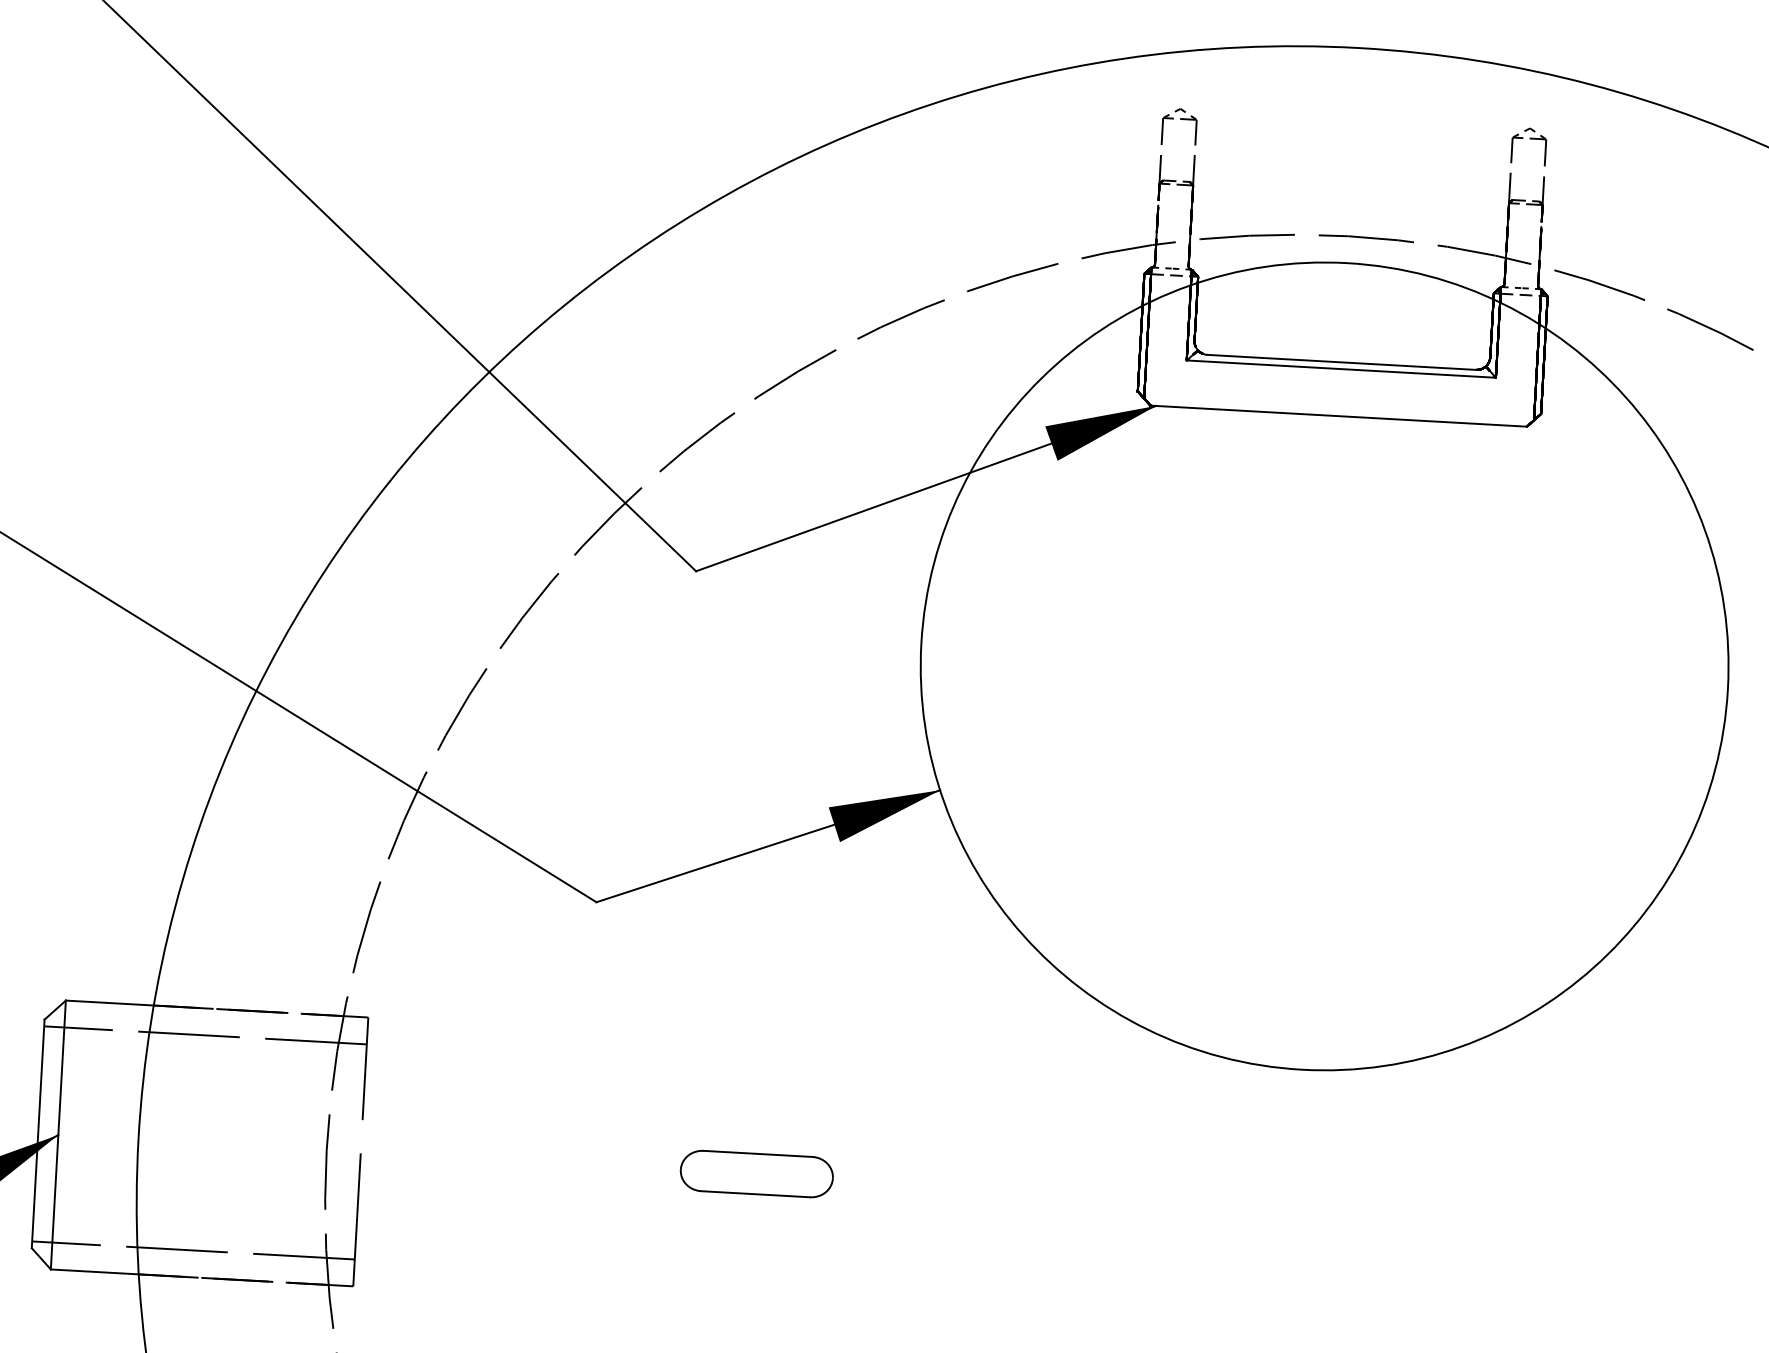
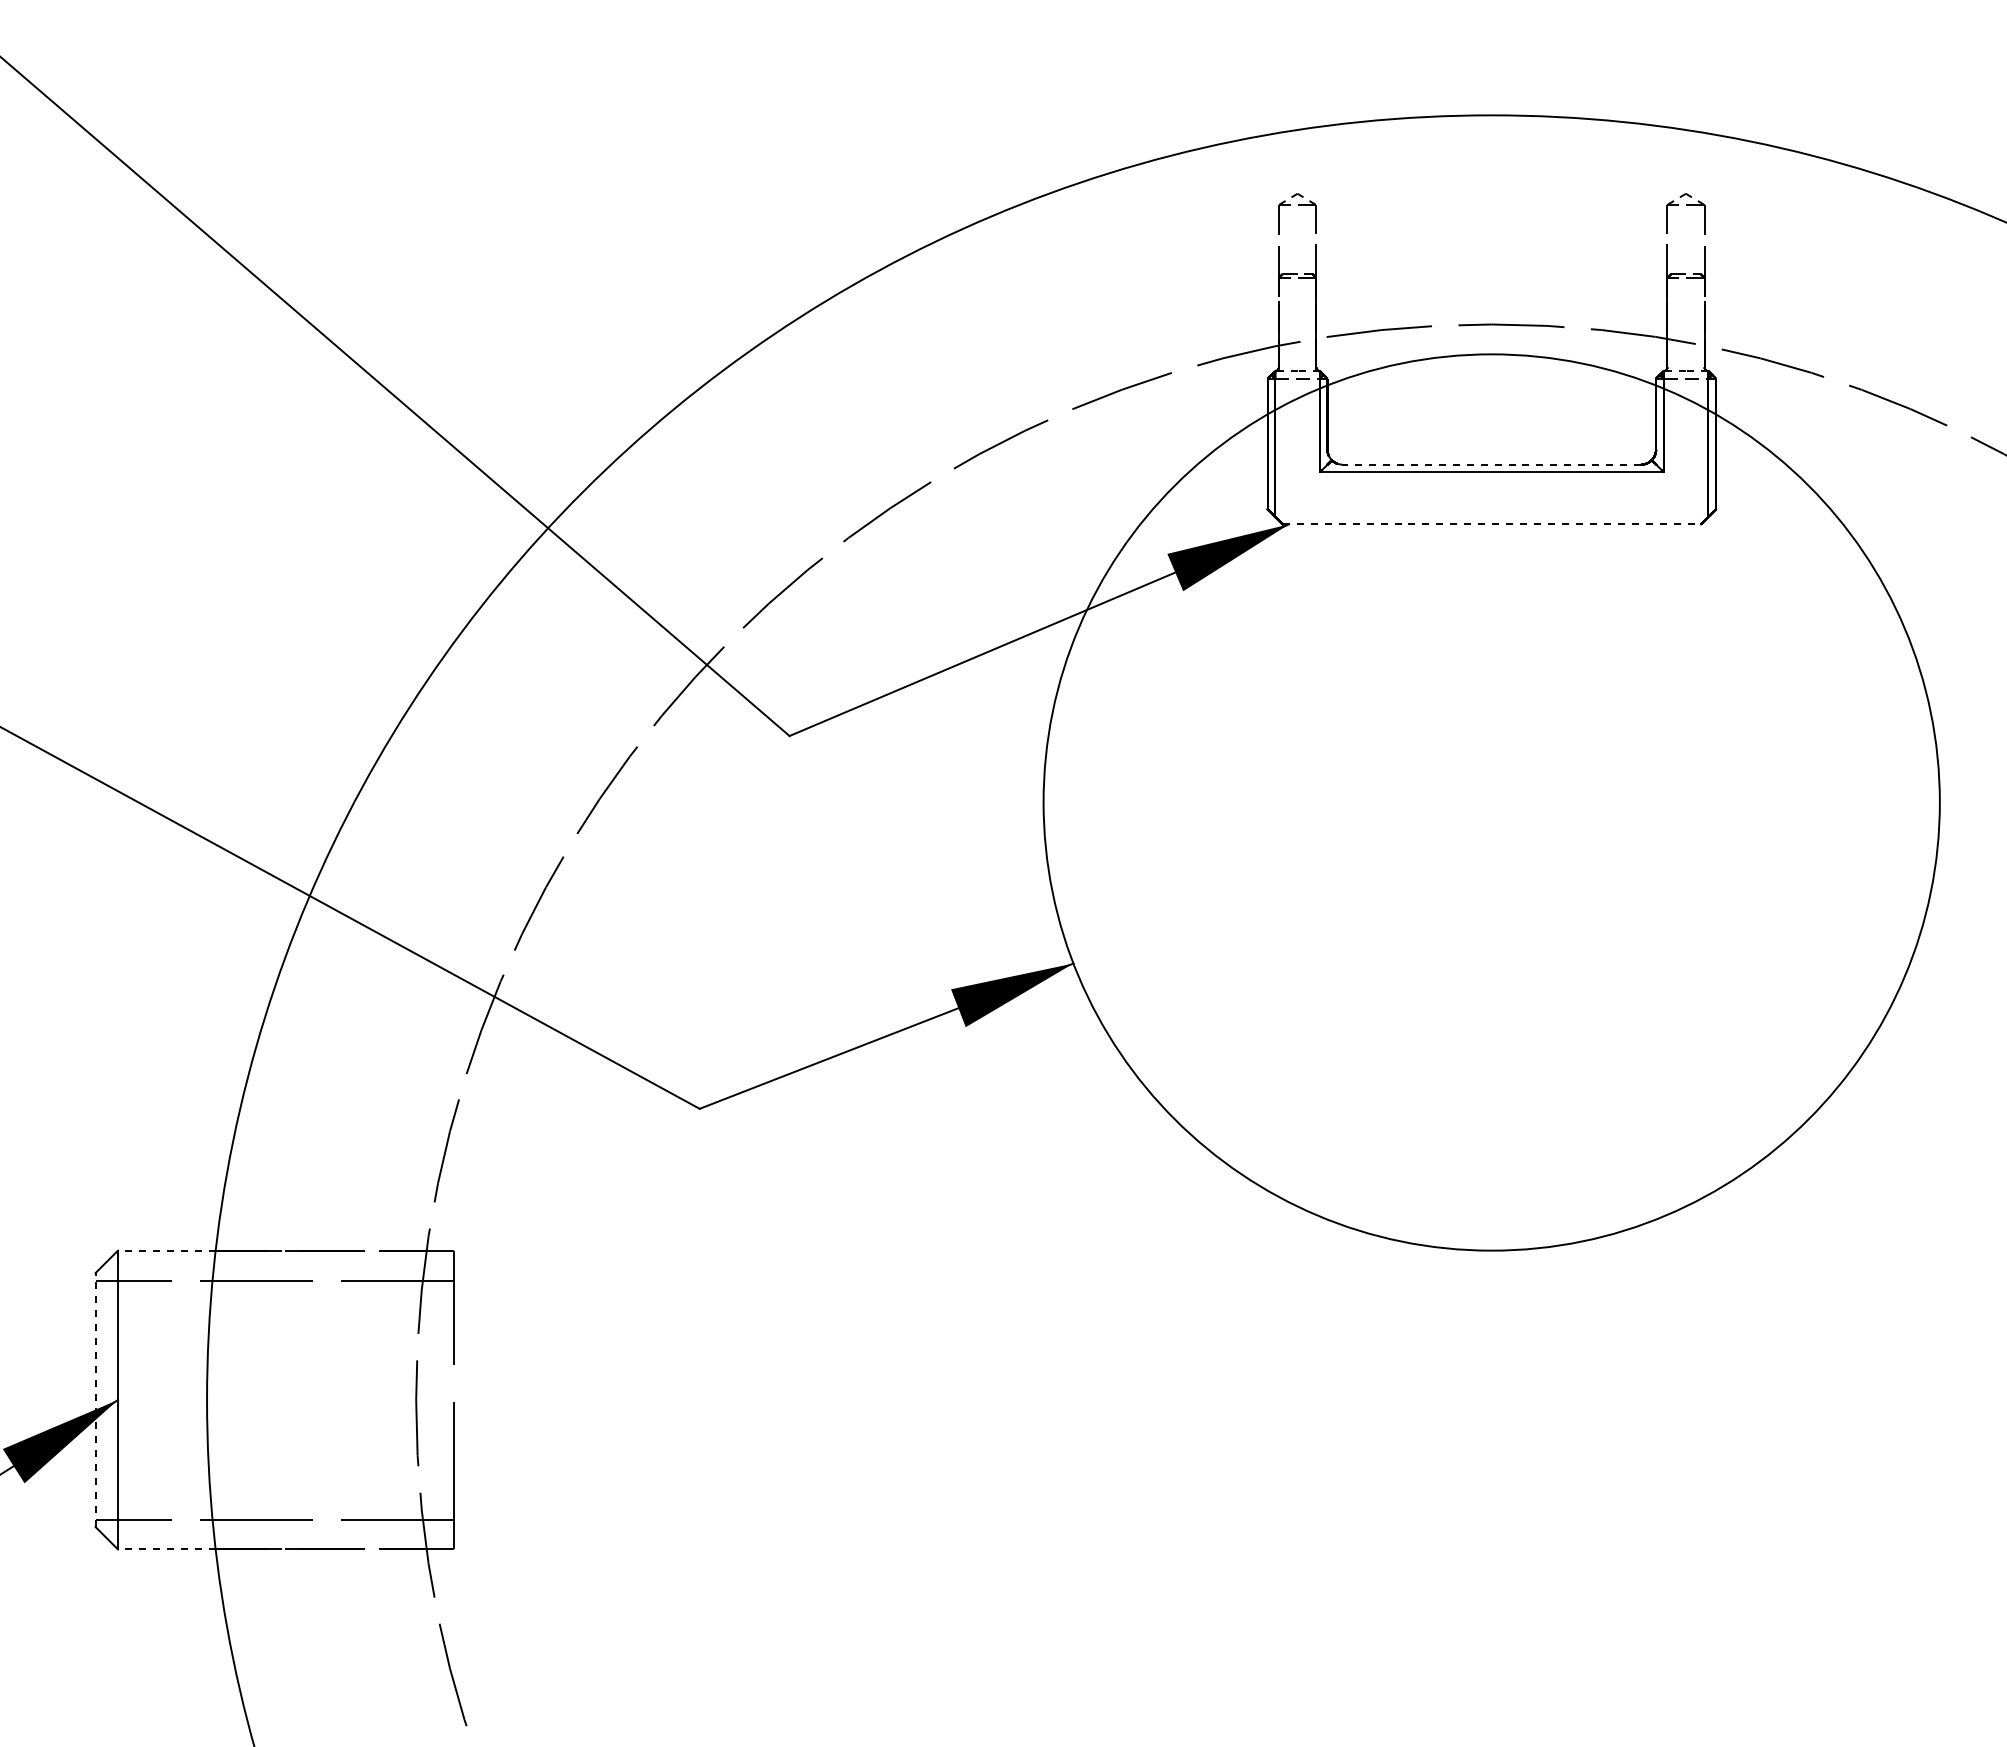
line: (1341, 362) -> (1491, 464), solid -> dashed
line: (1339, 416) -> (1492, 524), solid -> dashed
line: (109, 1002) -> (166, 1250), solid -> dashed
line: (38, 1134) -> (95, 1400), solid -> dashed
part: (756, 1173) -> (893, 1399), removed
line: (94, 1271) -> (166, 1549), solid -> dashed

